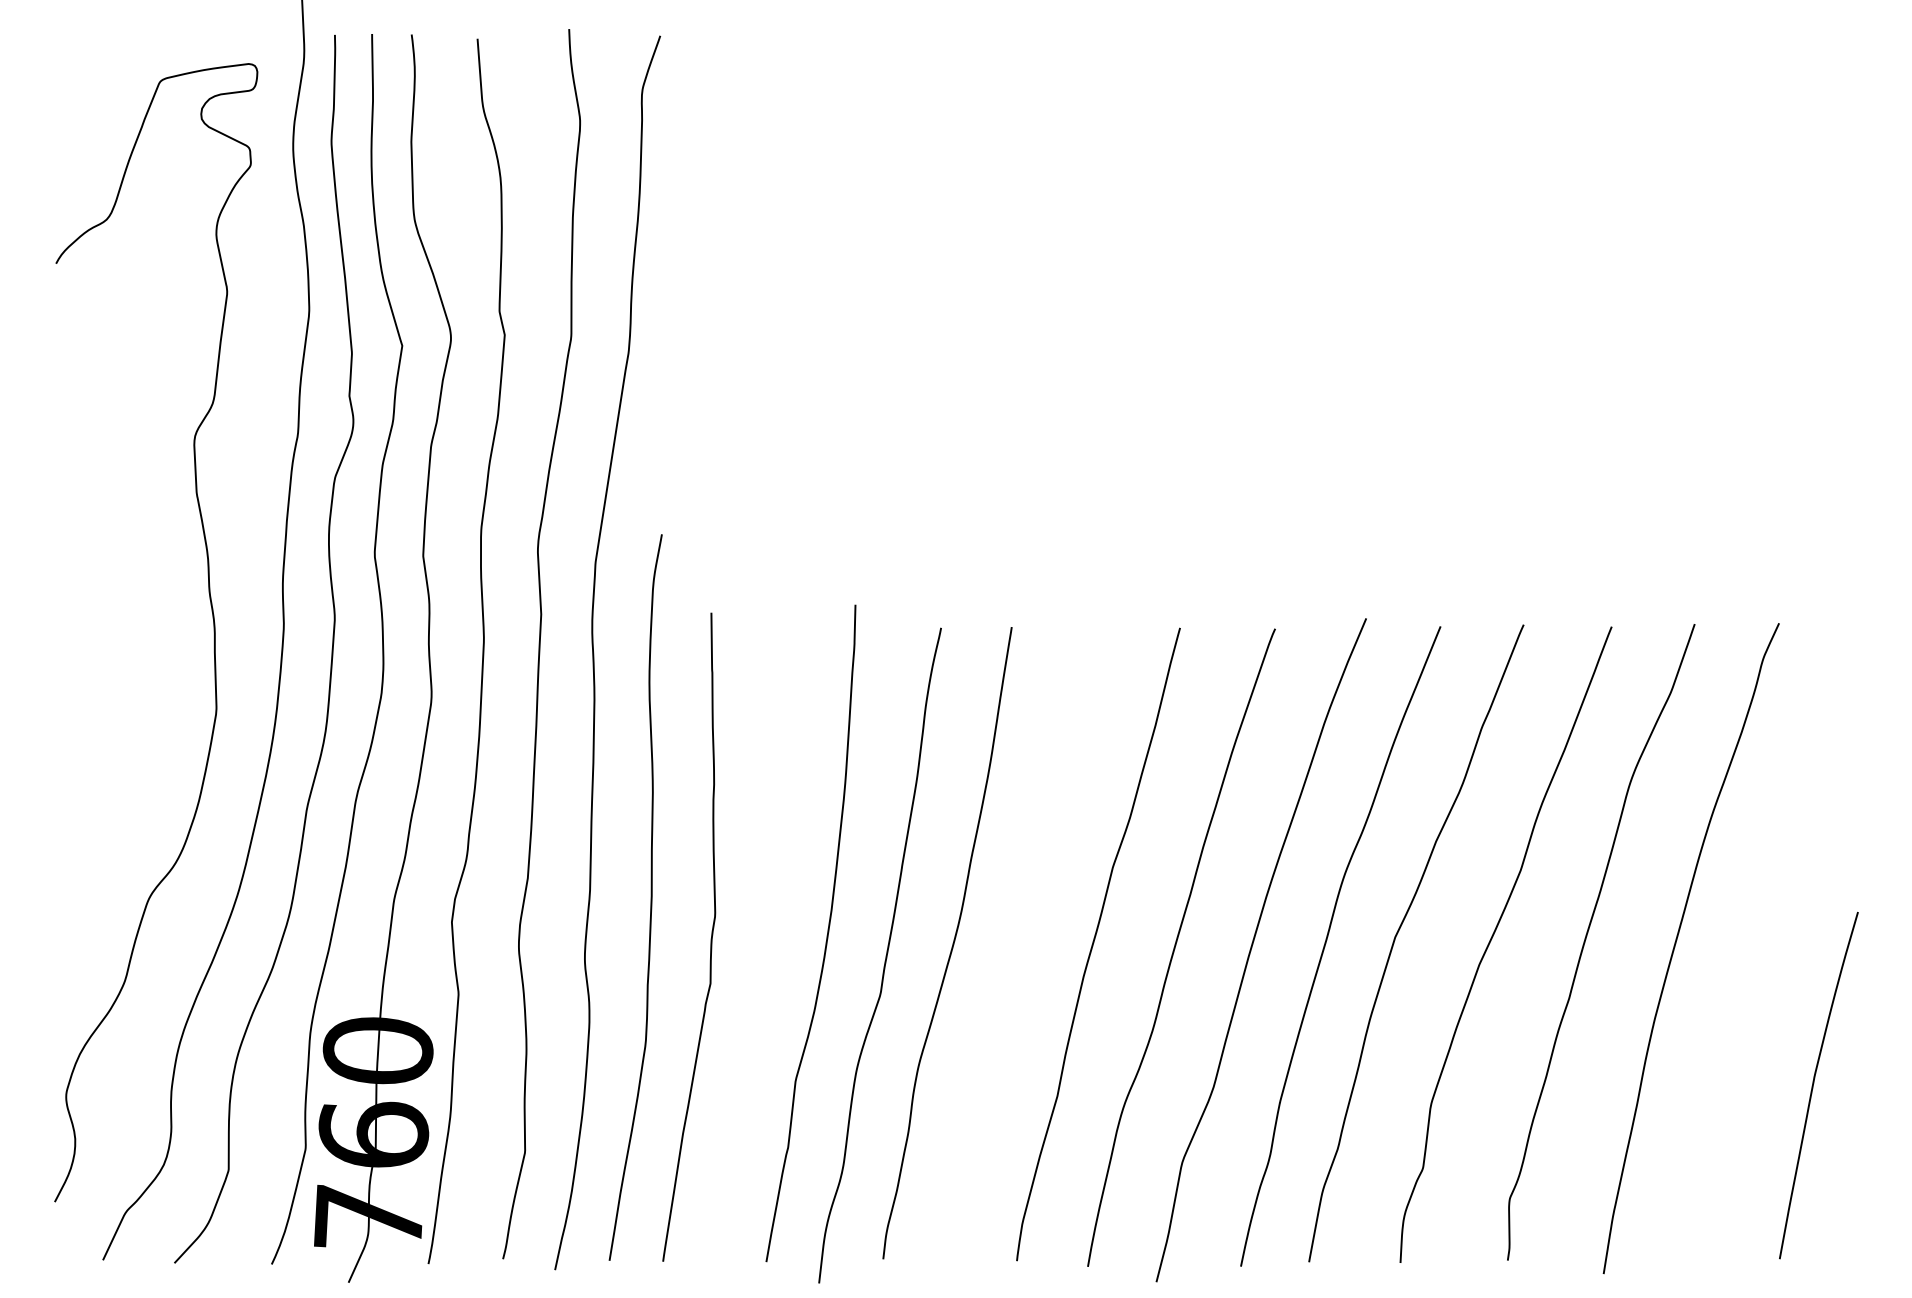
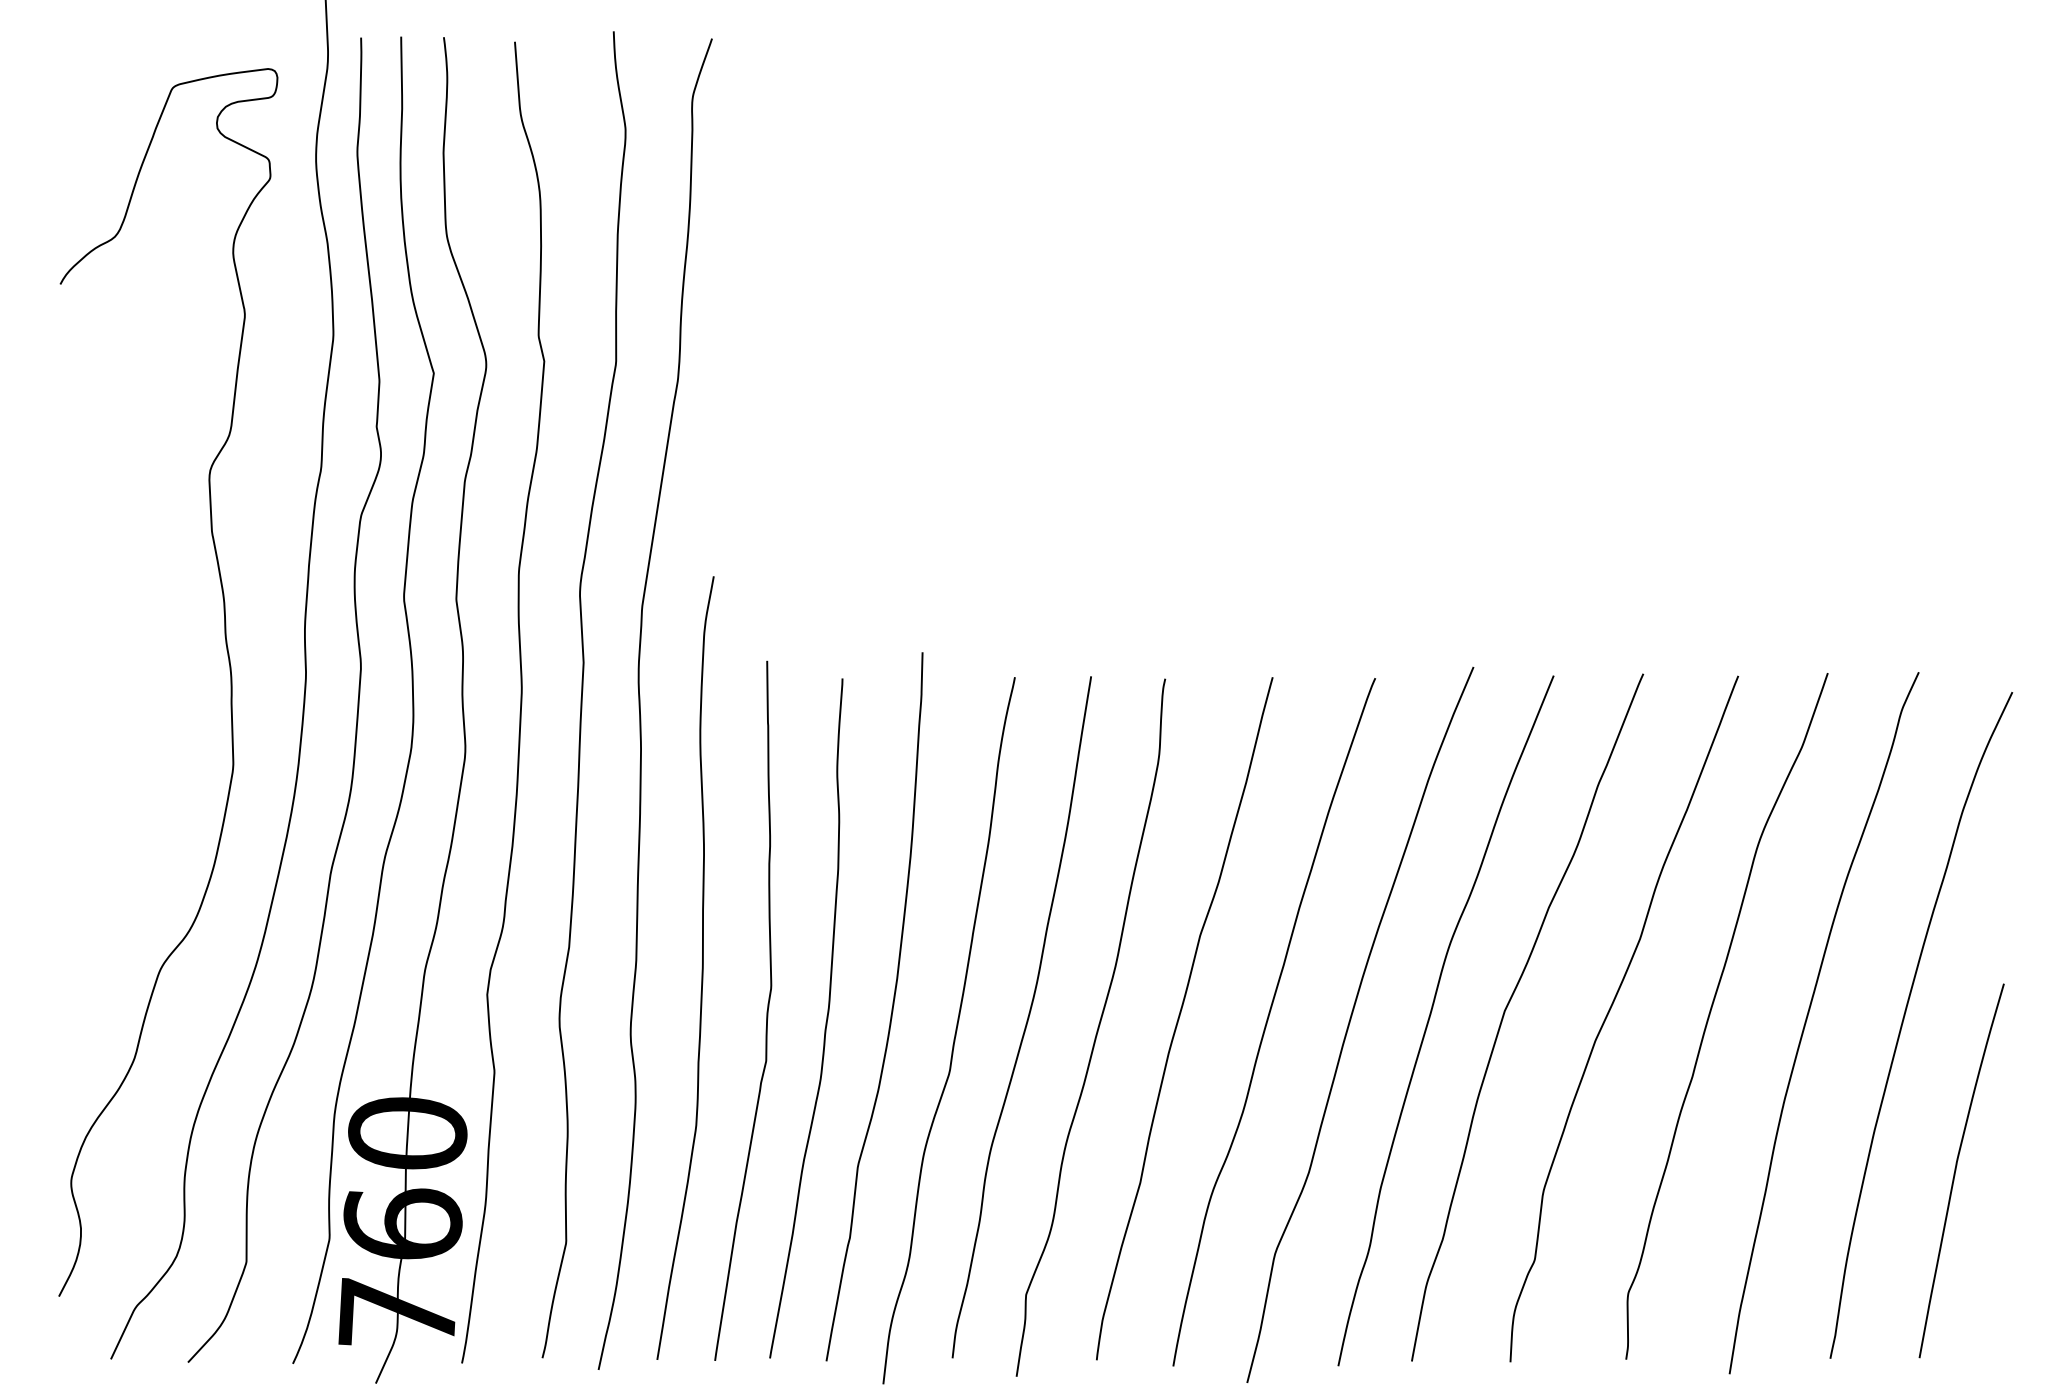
curve: (1765, 945) -> (1904, 1019), added
curve: (765, 947) -> (825, 1022), added
curve: (1016, 955) -> (1096, 1030), added

